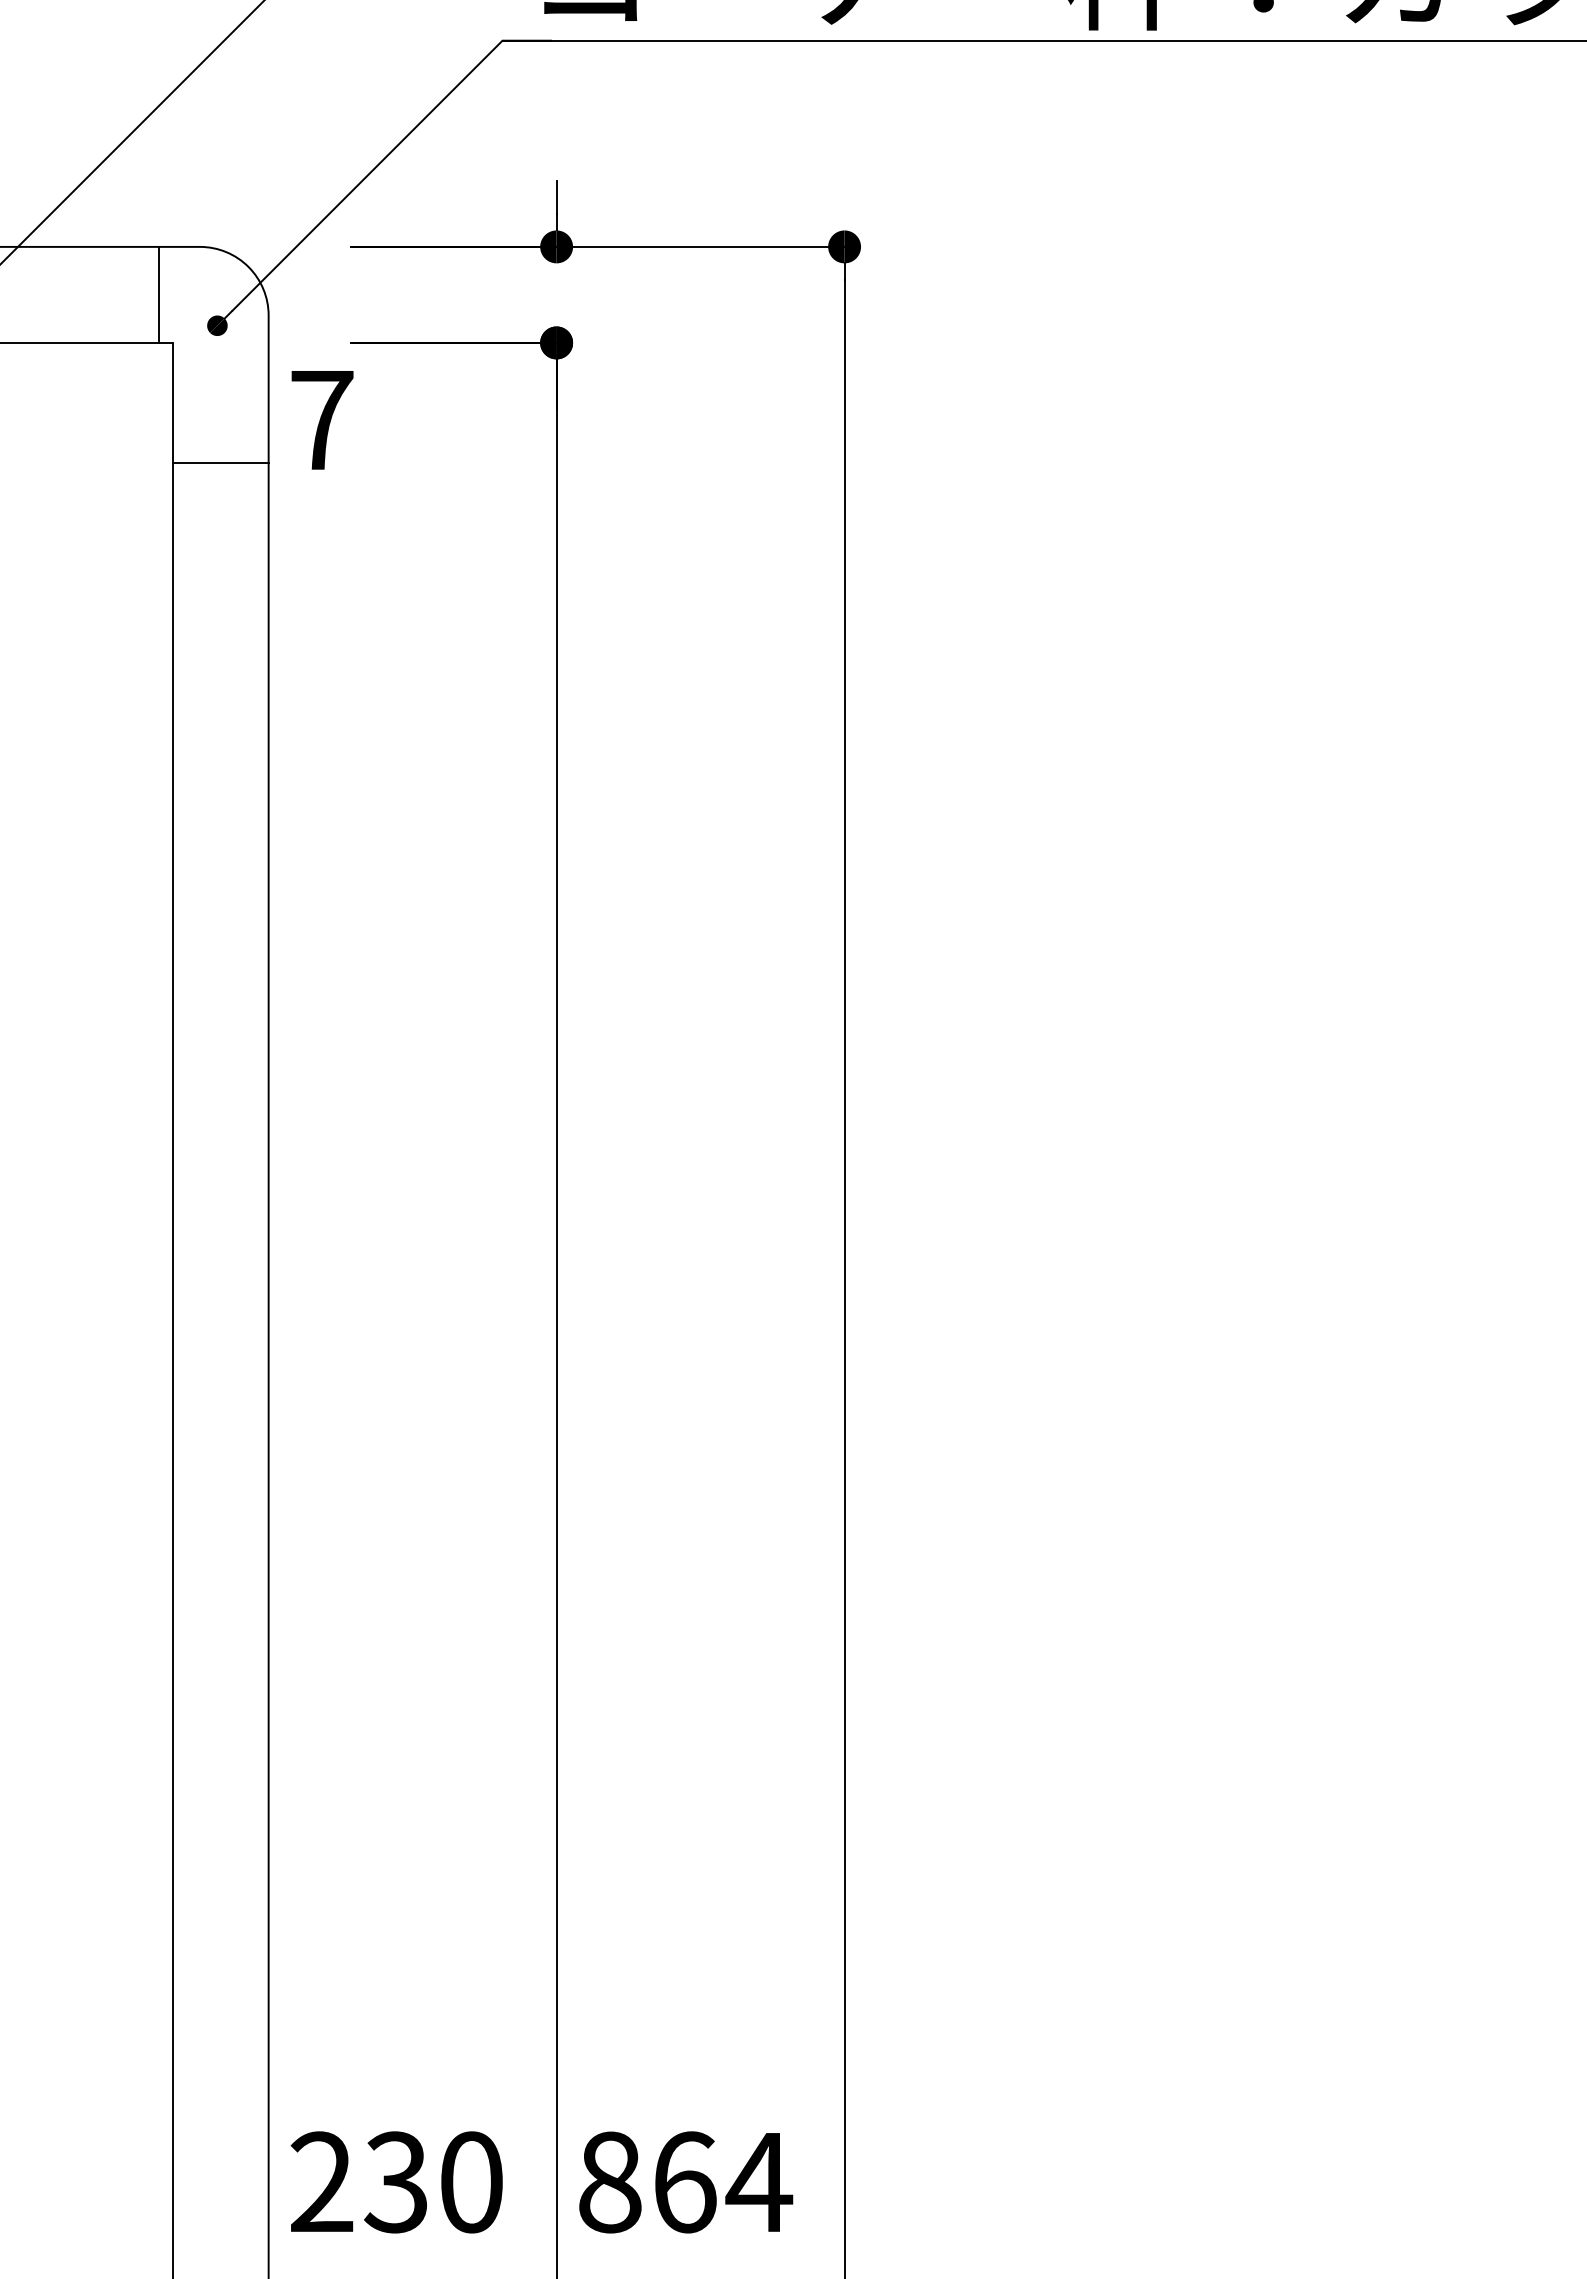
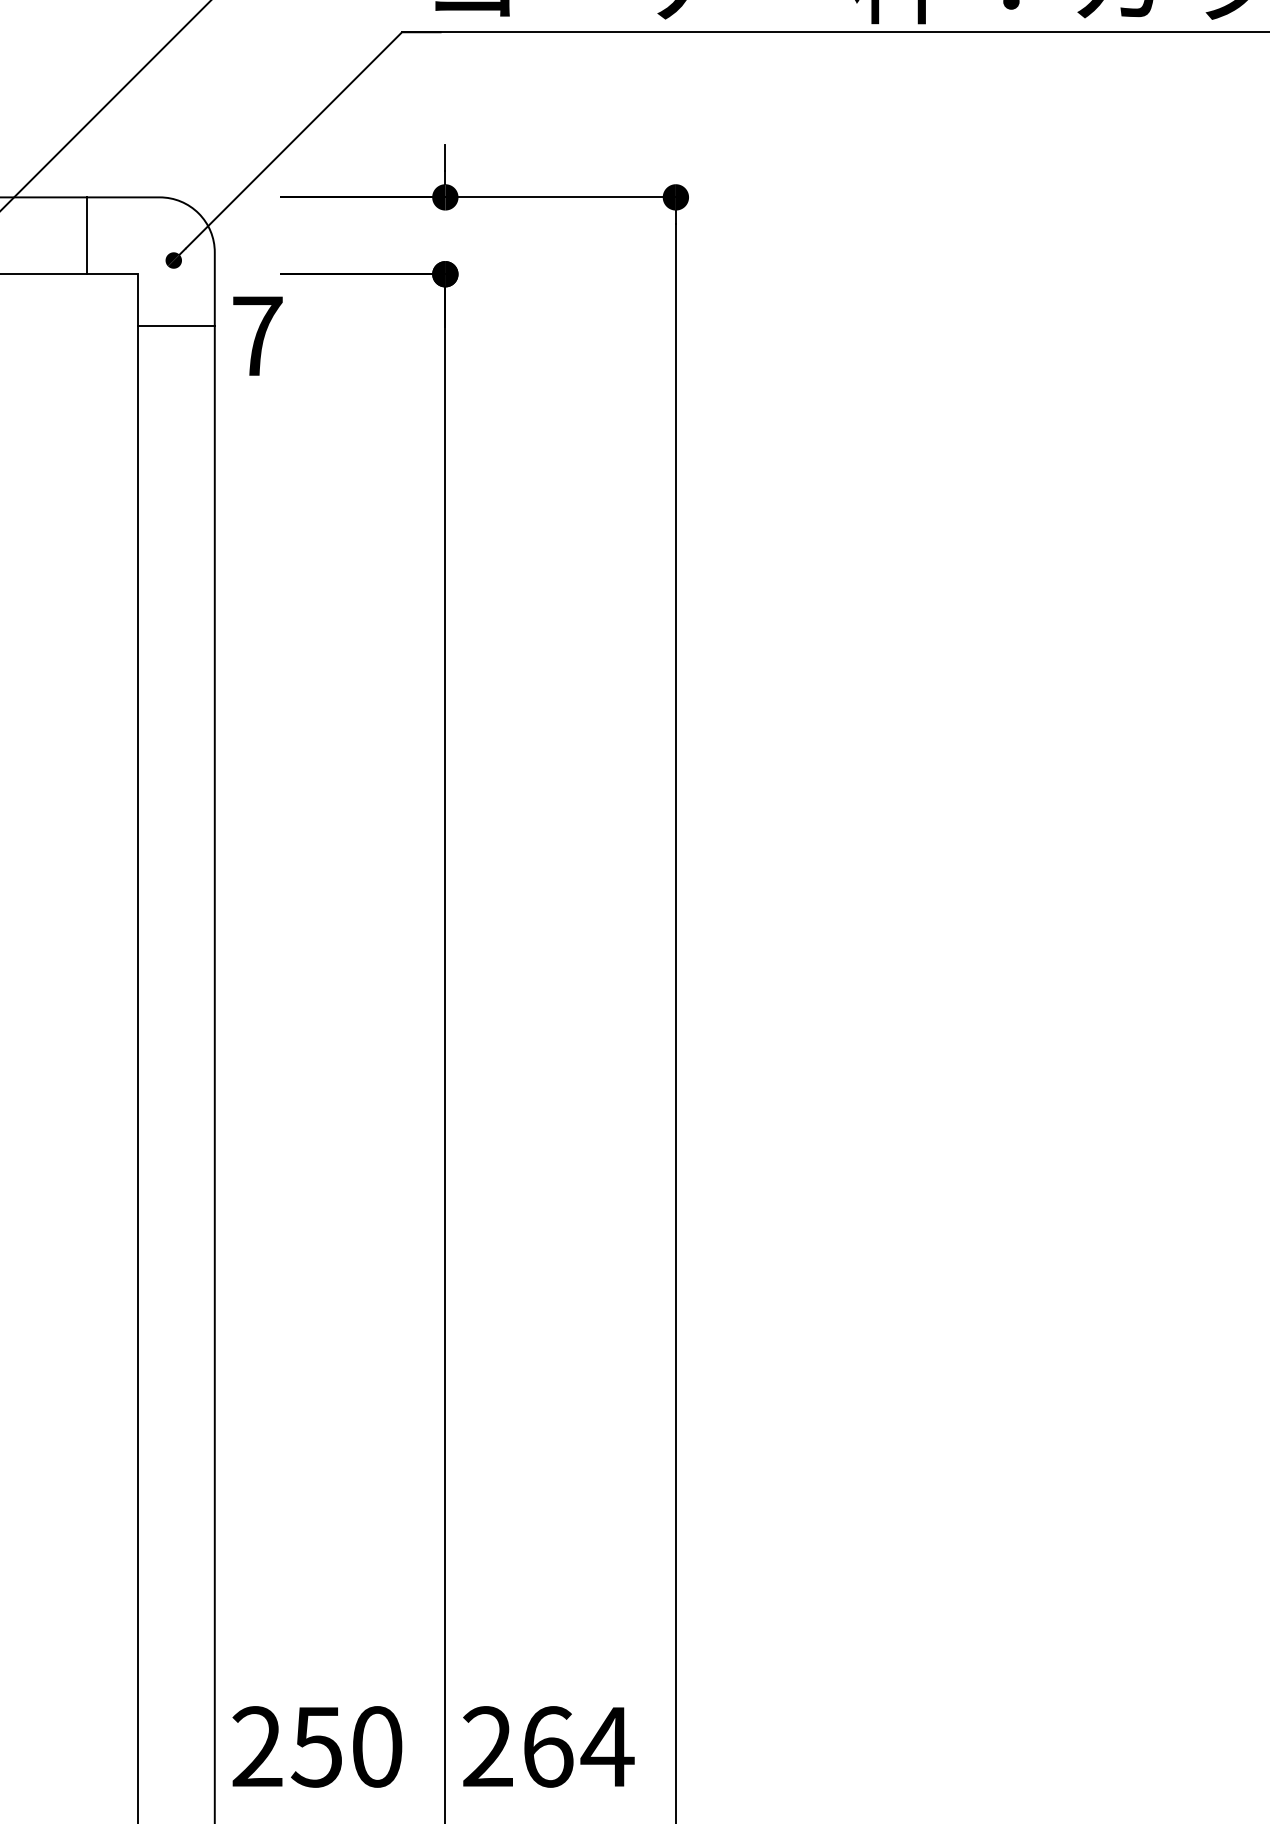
line: (159, 294) -> (86, 235), moved
line: (220, 463) -> (176, 325), moved
text: (395, 2182) -> (316, 1747), 230 -> 250
text: (609, 2182) -> (487, 1747), 864 -> 264

